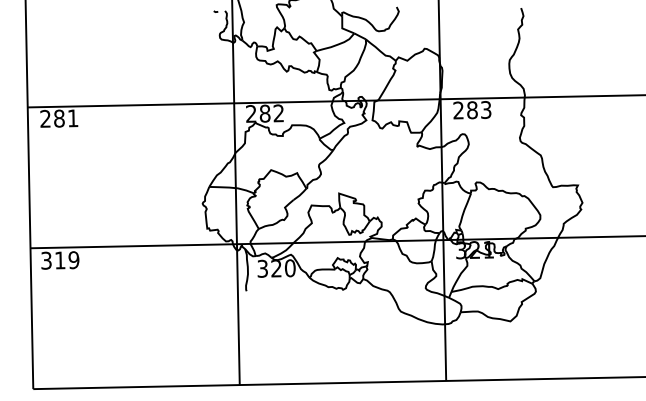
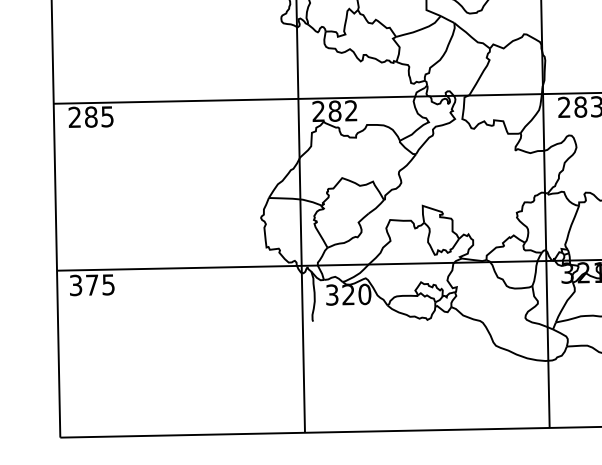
text: (73, 118) -> (107, 116), 281 -> 285
text: (67, 260) -> (100, 285), 319 -> 375

